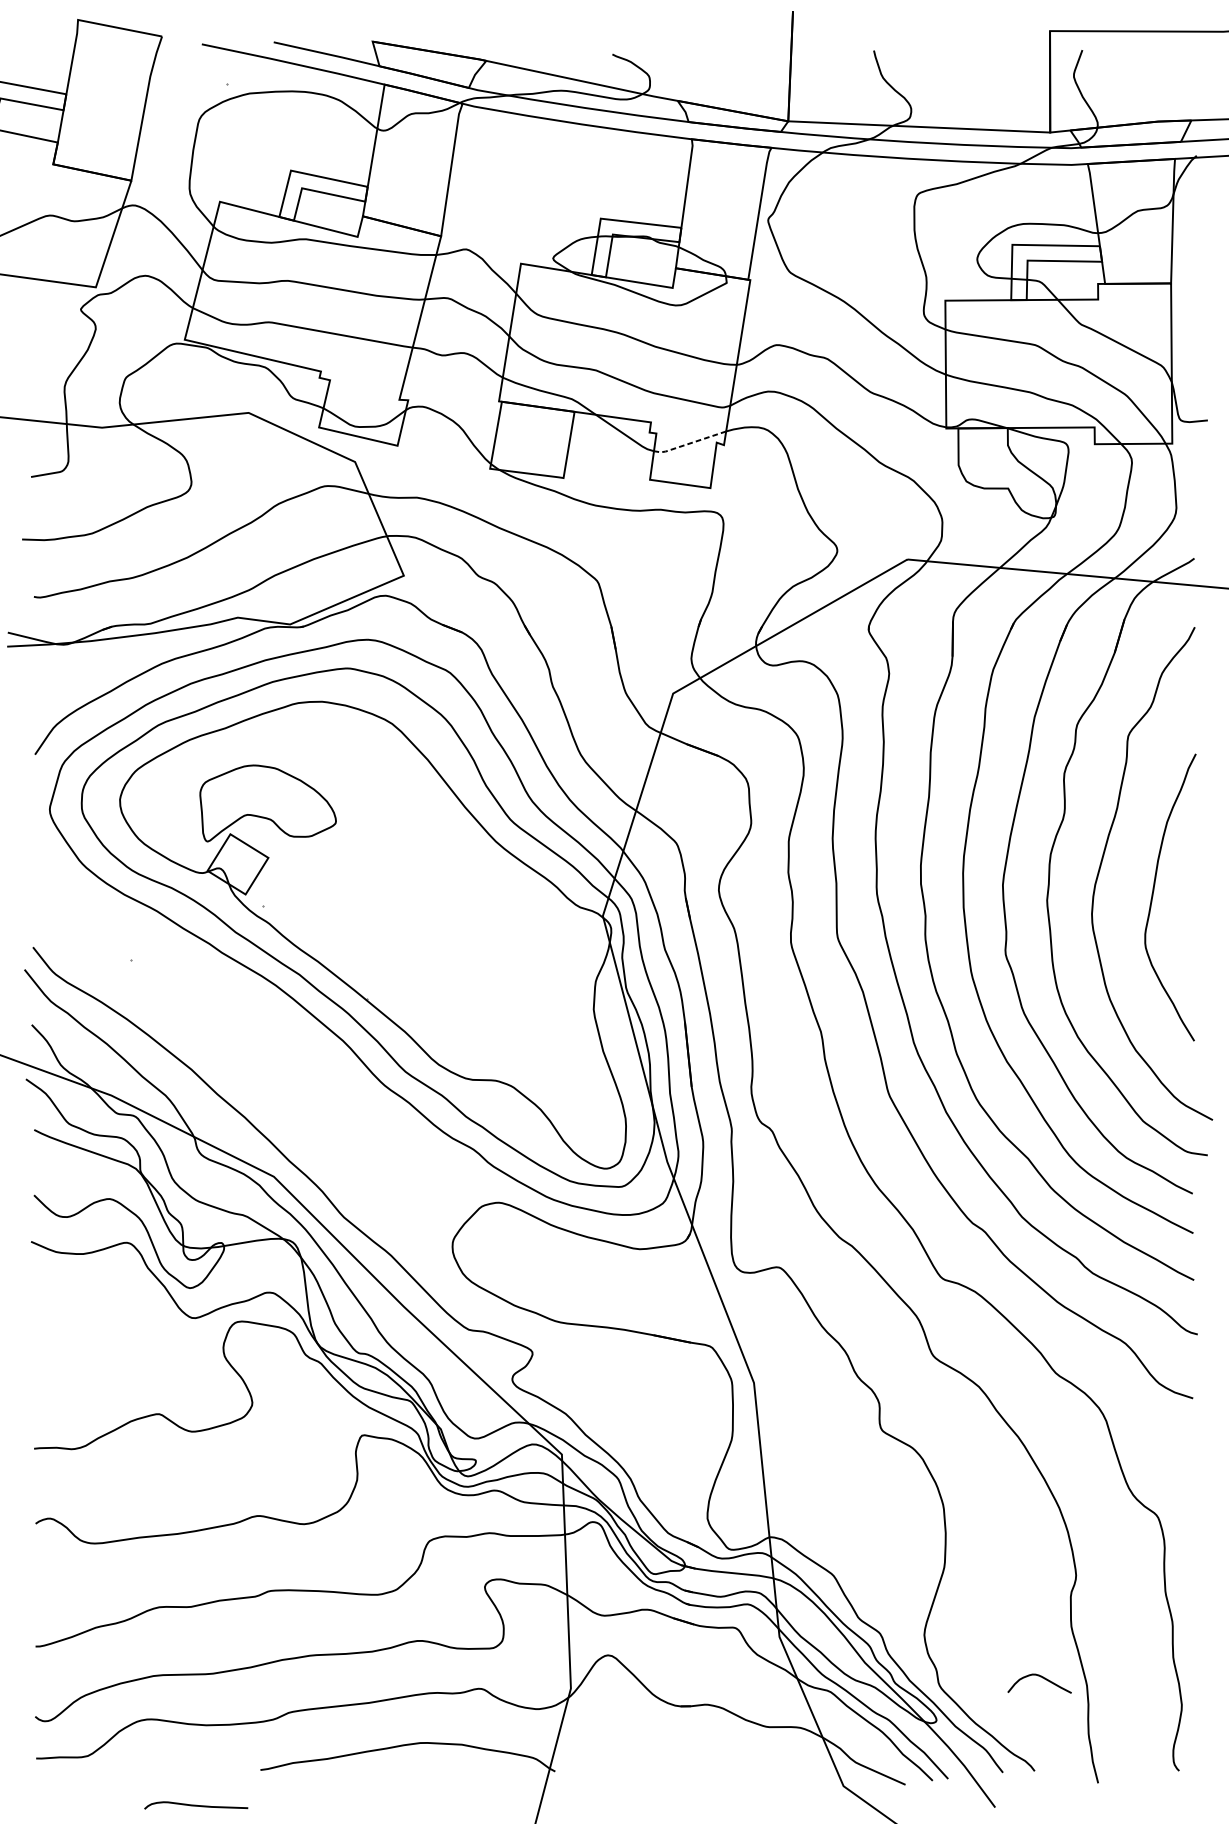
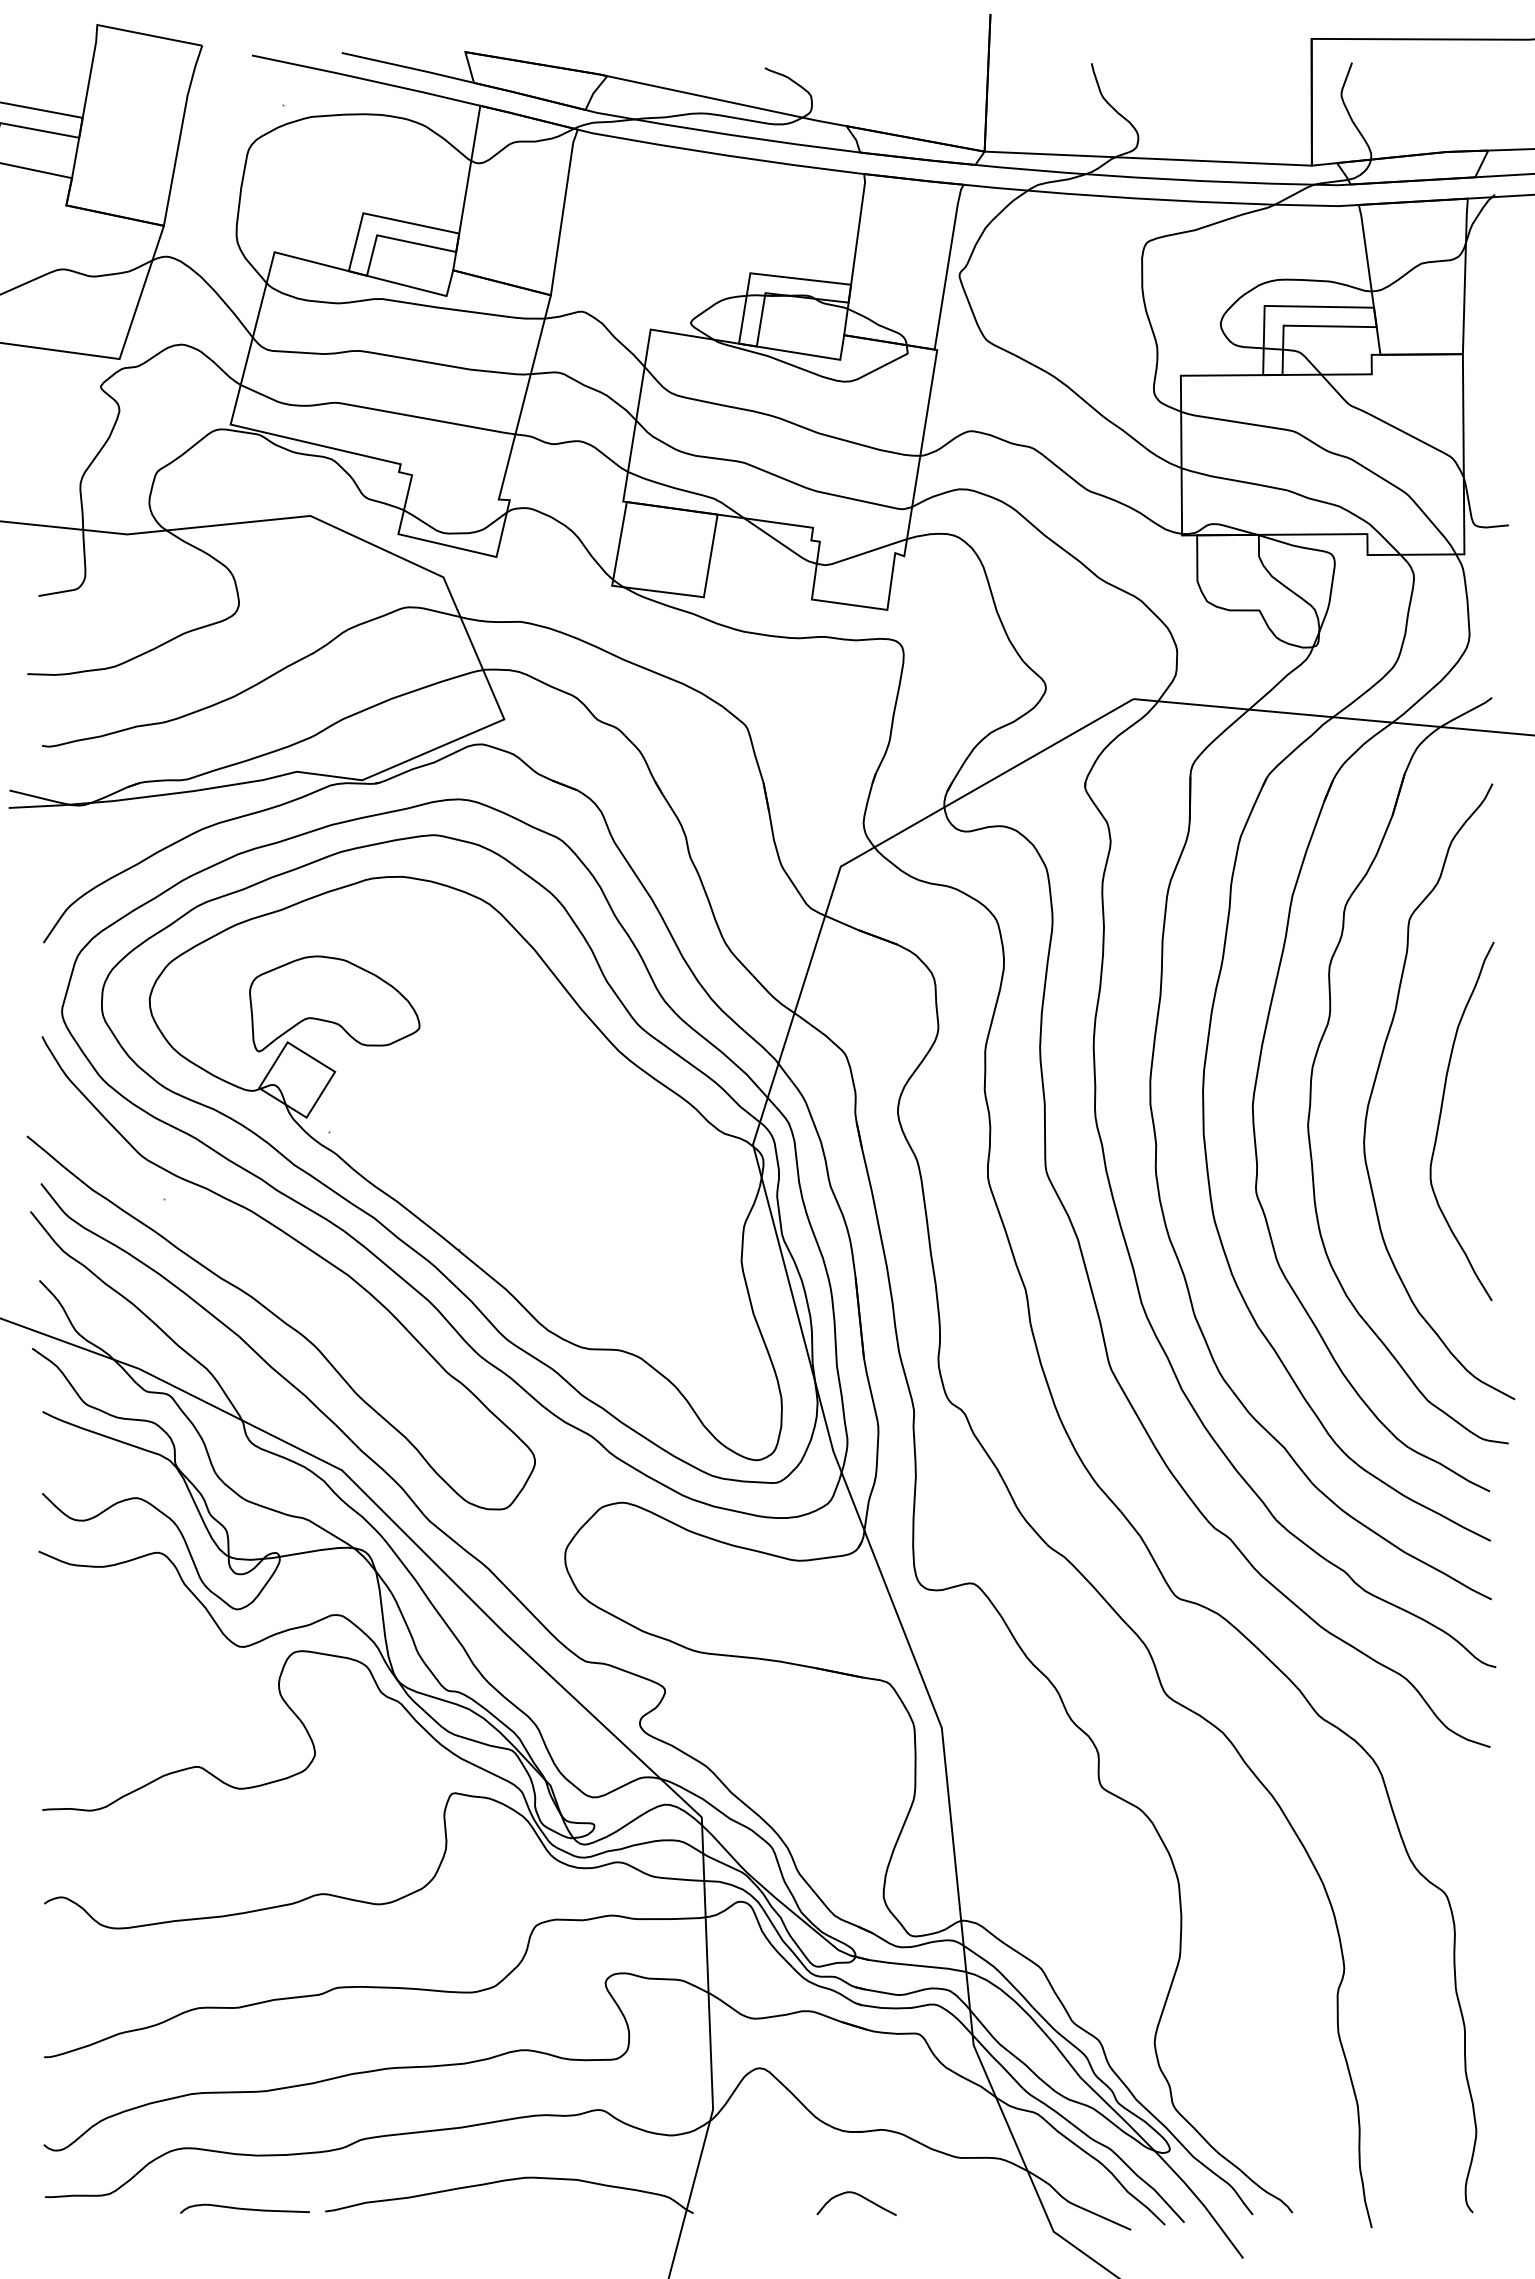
line: (688, 443) -> (860, 554), dashed -> solid
curve: (241, 996) -> (301, 1245), added
curve: (1041, 1677) -> (859, 2196), moved
curve: (195, 1805) -> (244, 2208), moved

